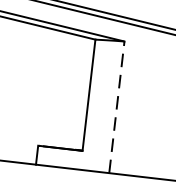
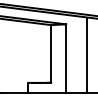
line: (158, 104) -> (87, 54), added
line: (117, 107) -> (66, 58), dashed -> solid

